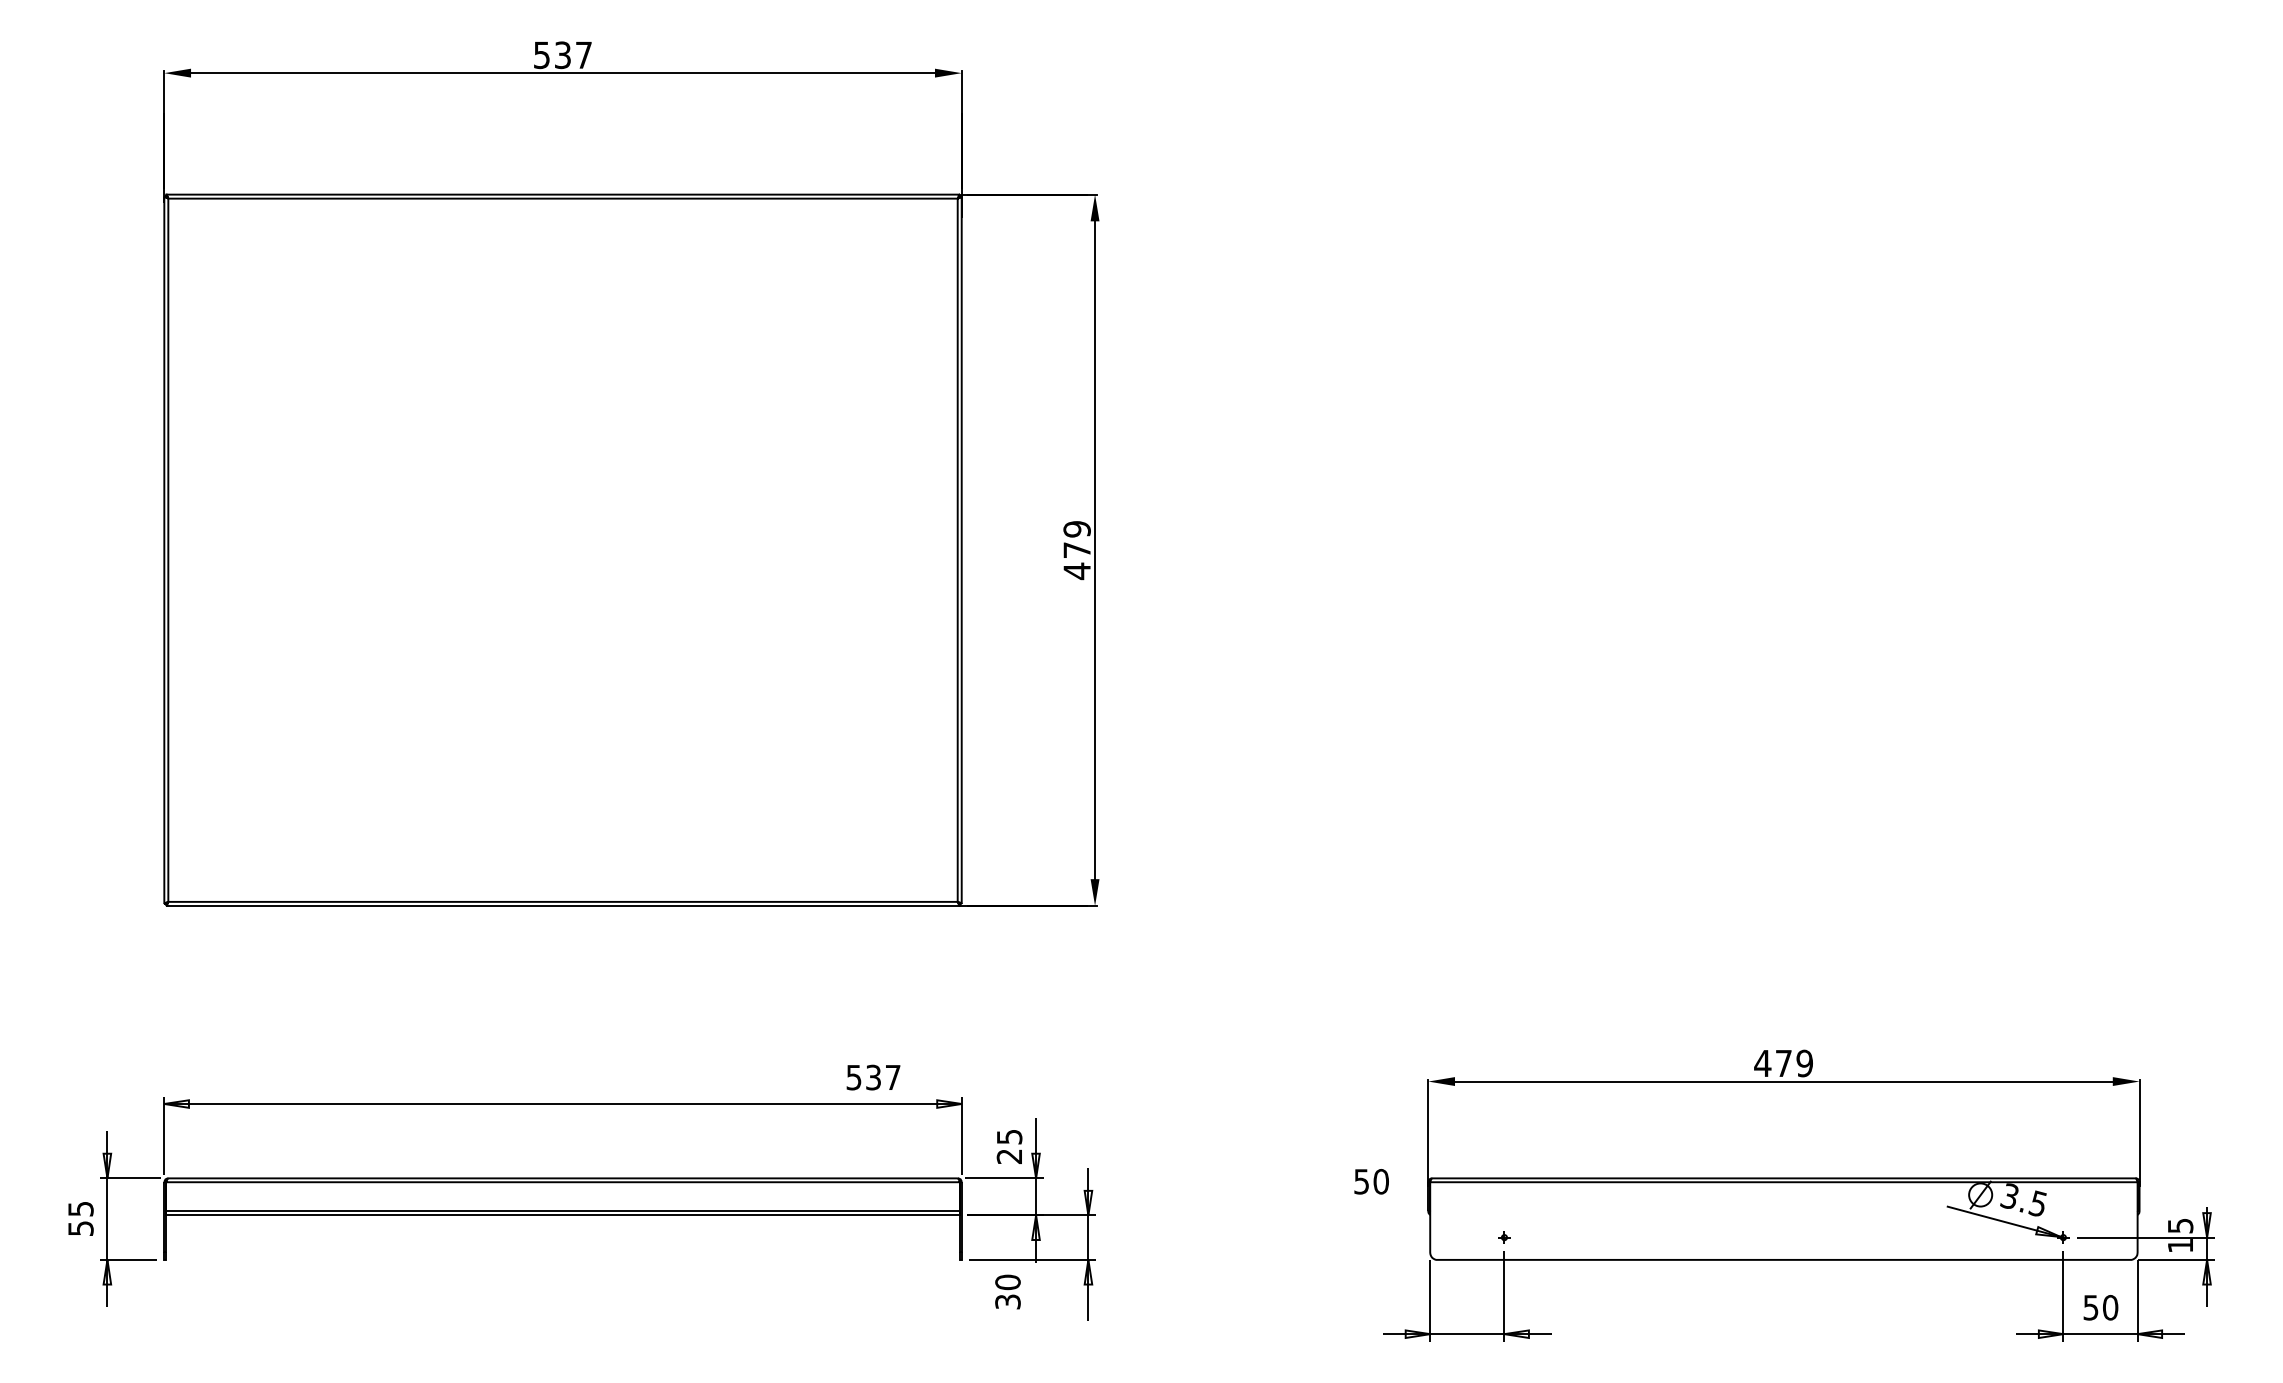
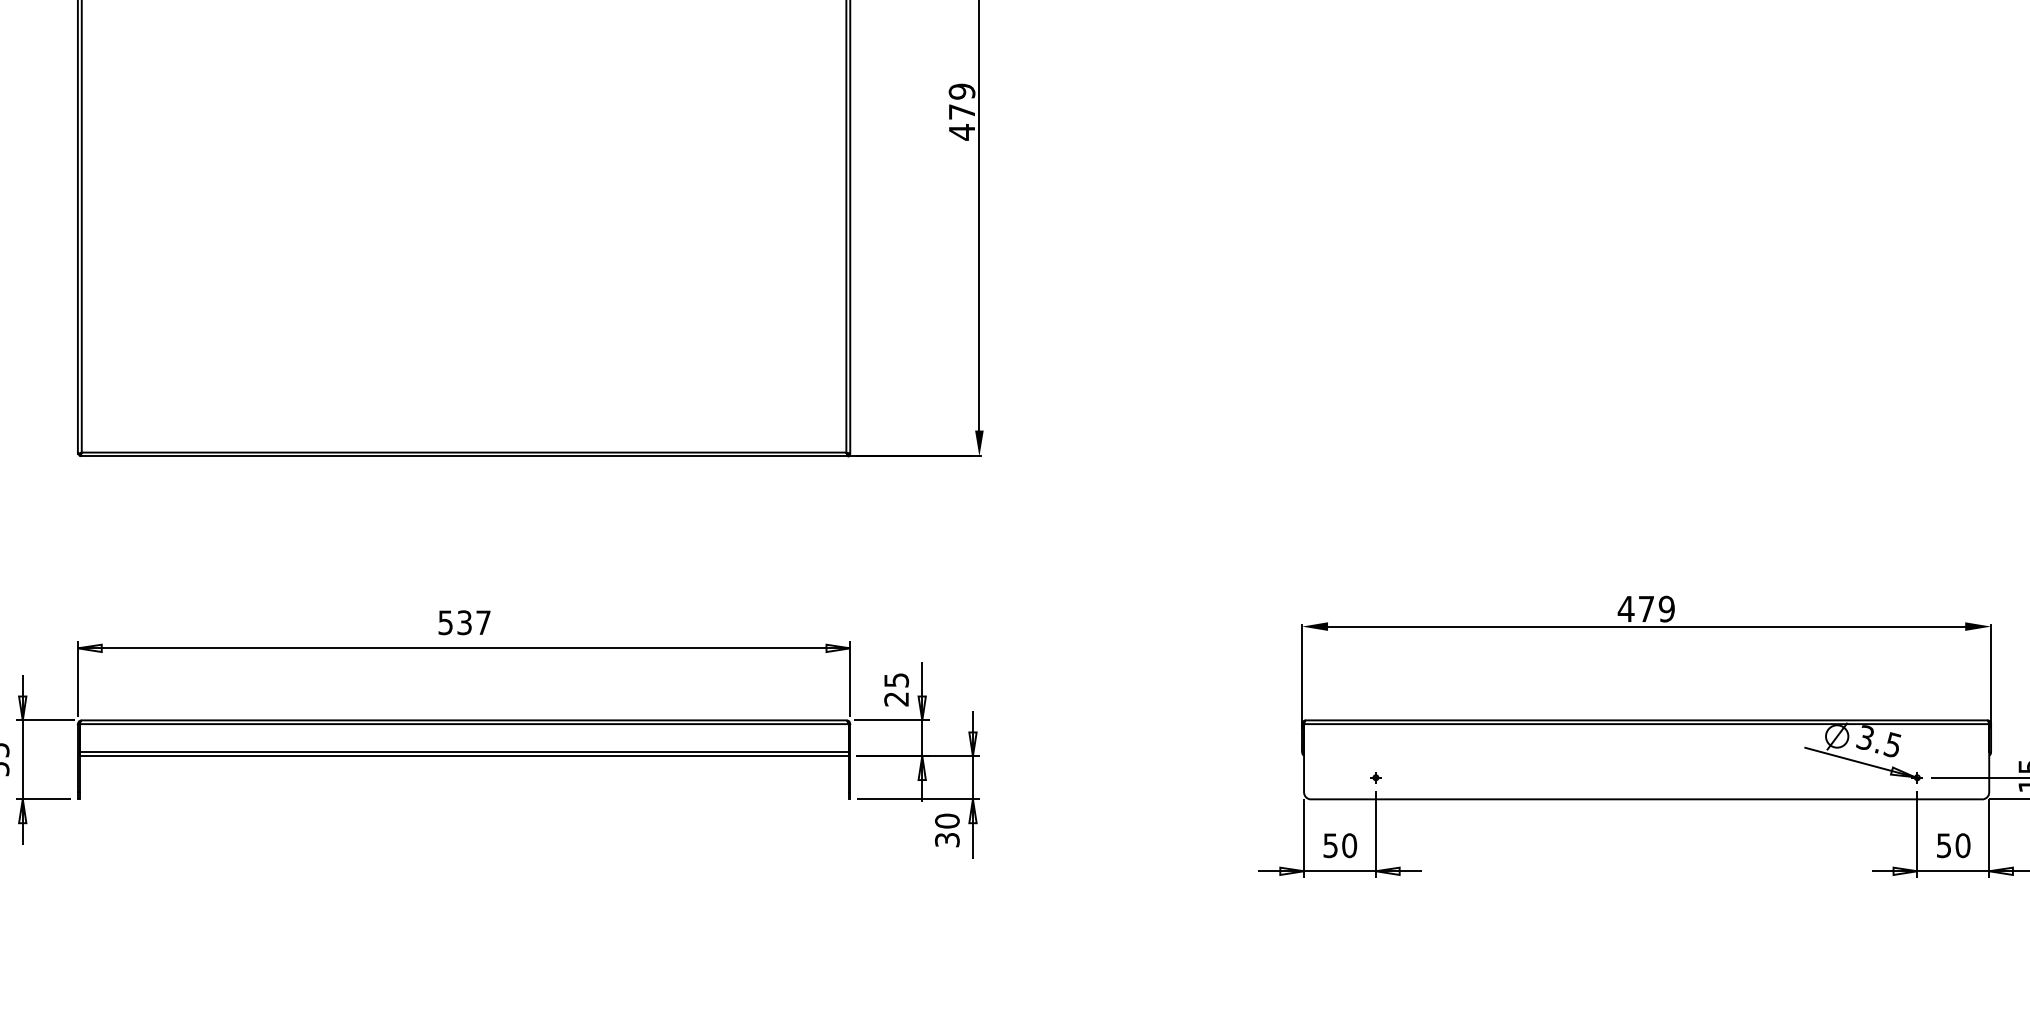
text: (873, 1077) -> (464, 622), moved
text: (1371, 1181) -> (1340, 845), moved
text: (1007, 1291) -> (946, 829), moved

